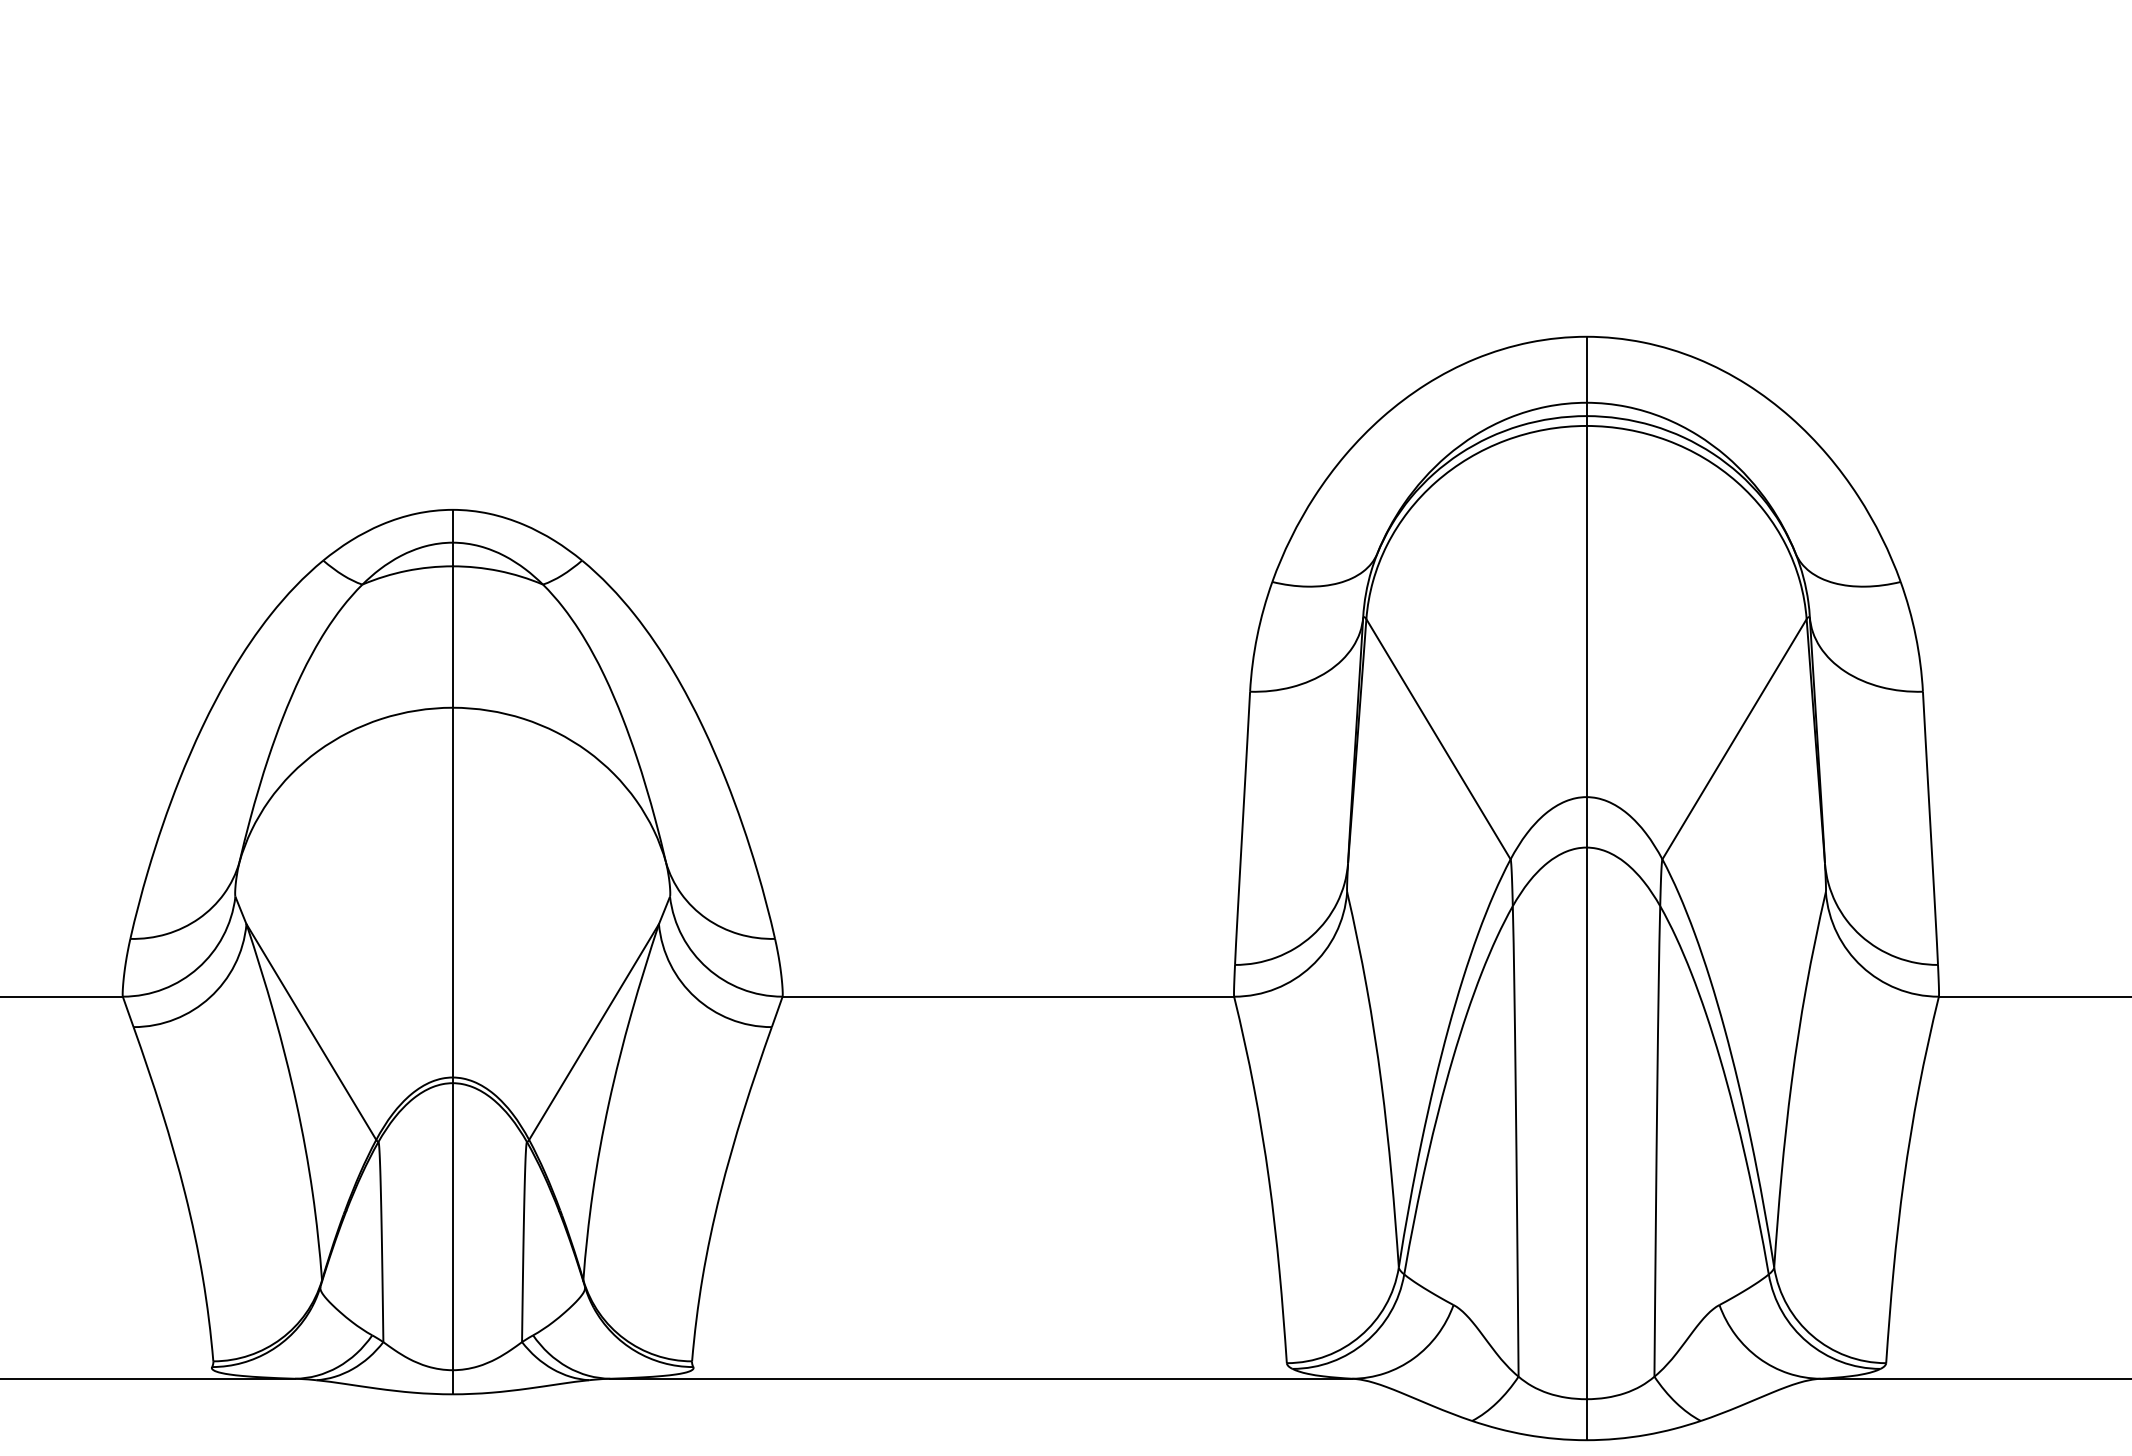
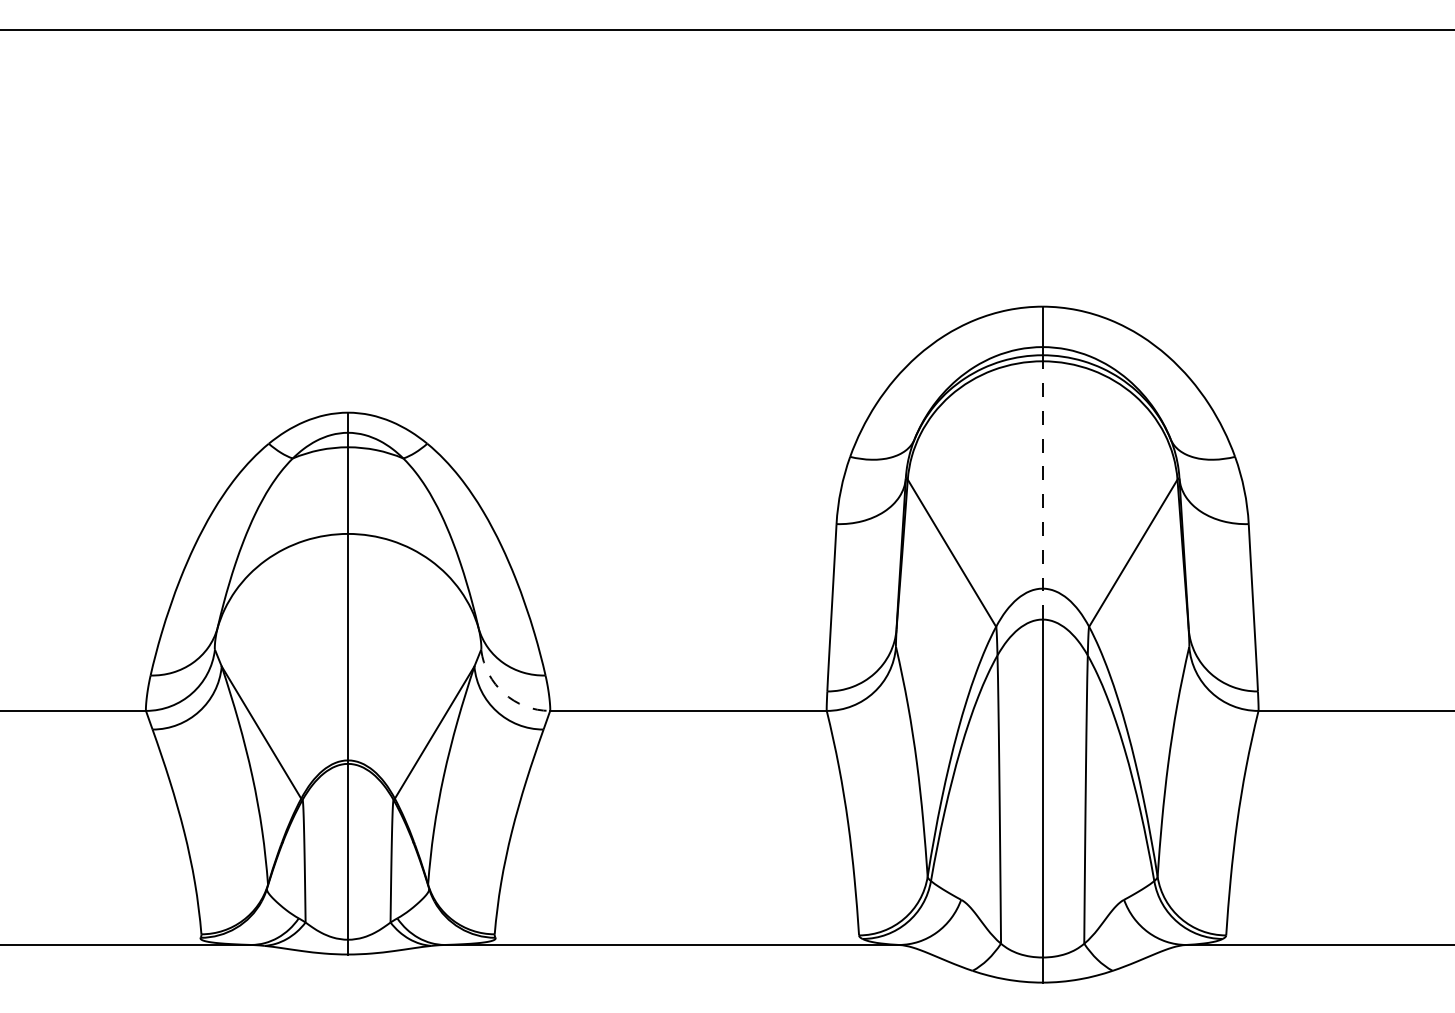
line: (1586, 631) -> (1042, 487), solid -> dashed
arc: (708, 968) -> (504, 693), solid -> dashed

